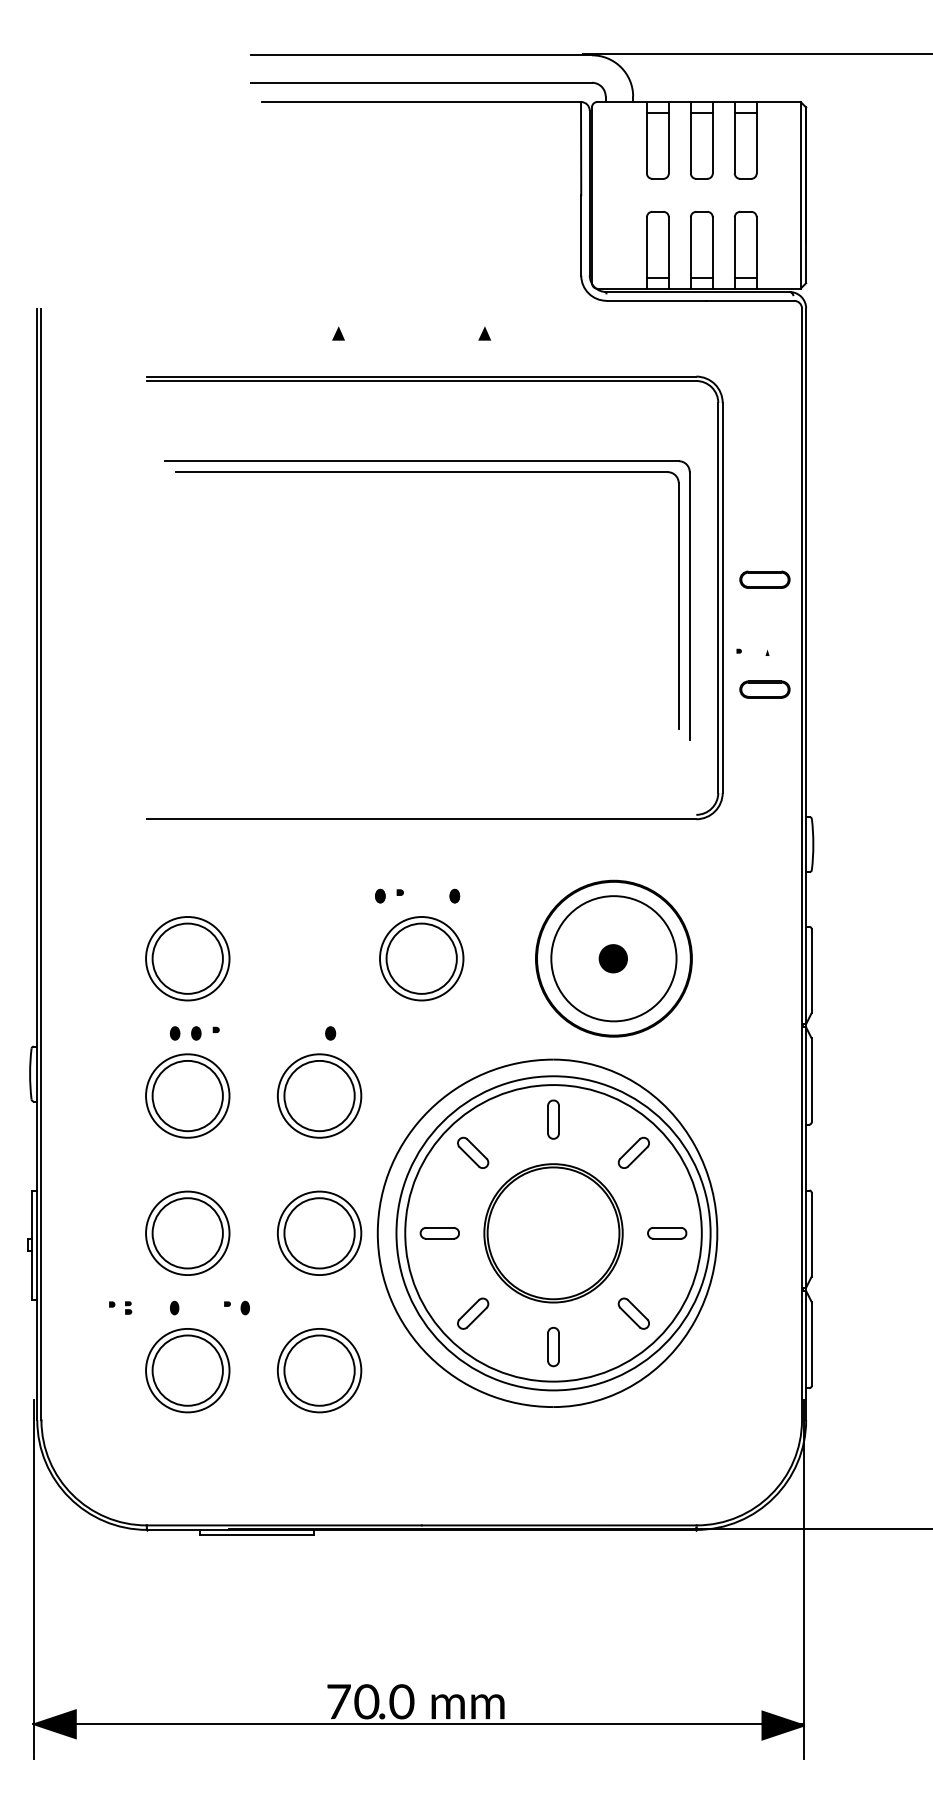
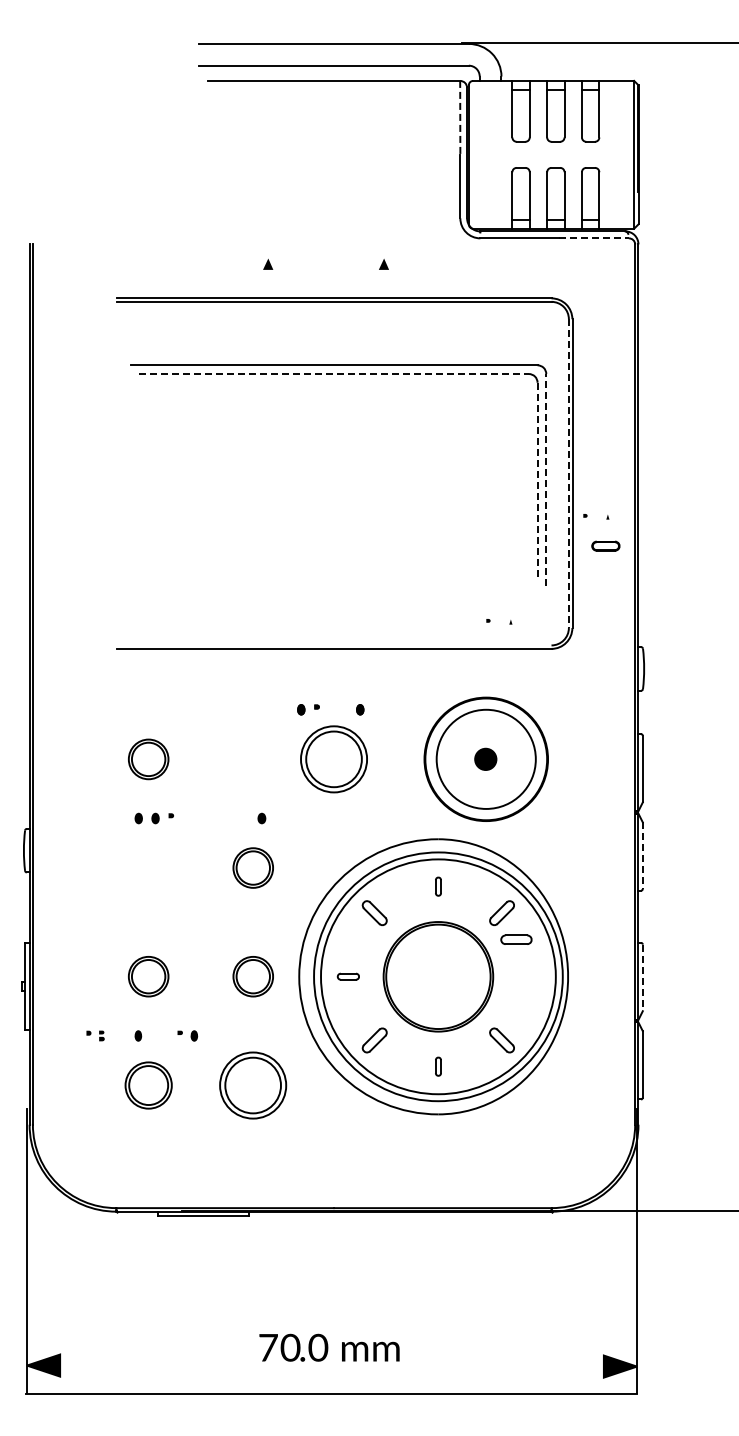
line: (581, 148) -> (460, 117), solid -> dashed
line: (750, 300) -> (594, 238), solid -> dashed
line: (422, 472) -> (334, 374), solid -> dashed
part: (764, 578) -> (605, 458), removed
line: (717, 599) -> (568, 474), solid -> dashed
line: (690, 605) -> (546, 479), solid -> dashed
line: (678, 606) -> (537, 480), solid -> dashed
part: (764, 688) -> (605, 545), size x0.7
part: (619, 784) -> (490, 621), added
part: (187, 958) -> (148, 759), size x0.6
line: (811, 1081) -> (642, 856), solid -> dashed
part: (187, 1095) -> (148, 867), removed
part: (320, 1095) -> (253, 867), size x0.6
part: (553, 1119) -> (438, 886), size x0.6
part: (187, 1232) -> (148, 976), size x0.6
part: (320, 1232) -> (253, 976), size x0.6
part: (439, 1232) -> (348, 976), size x0.7
part: (667, 1232) -> (516, 939), moved
line: (811, 1235) -> (642, 978), solid -> dashed
part: (553, 1346) -> (438, 1066), size x0.6
part: (187, 1370) -> (148, 1085), size x0.7
line: (418, 1724) -> (331, 1393), moved

